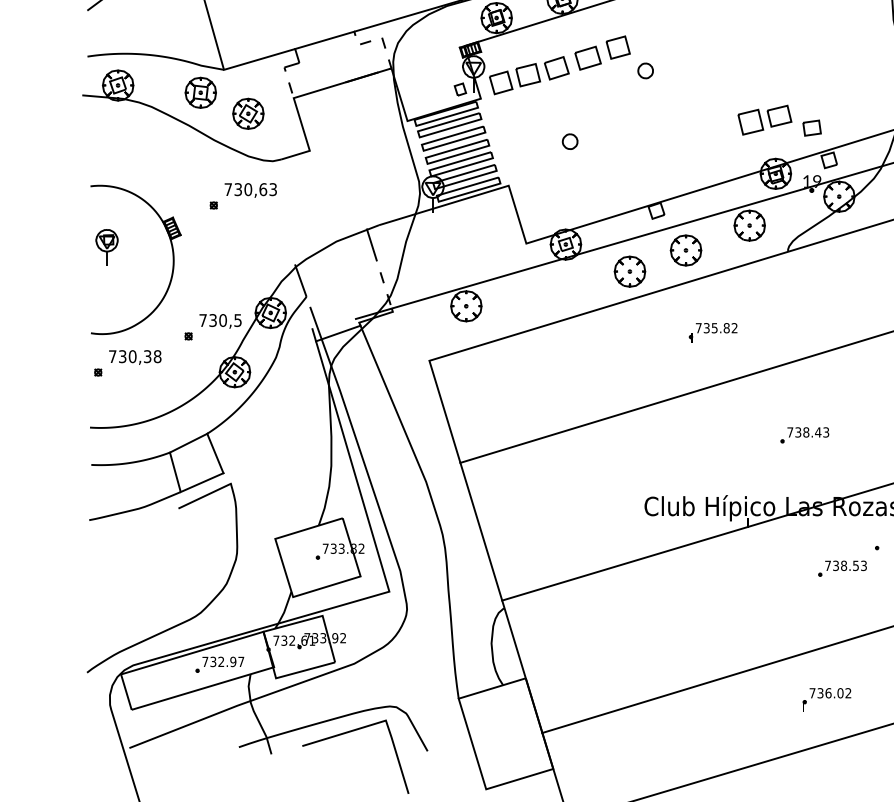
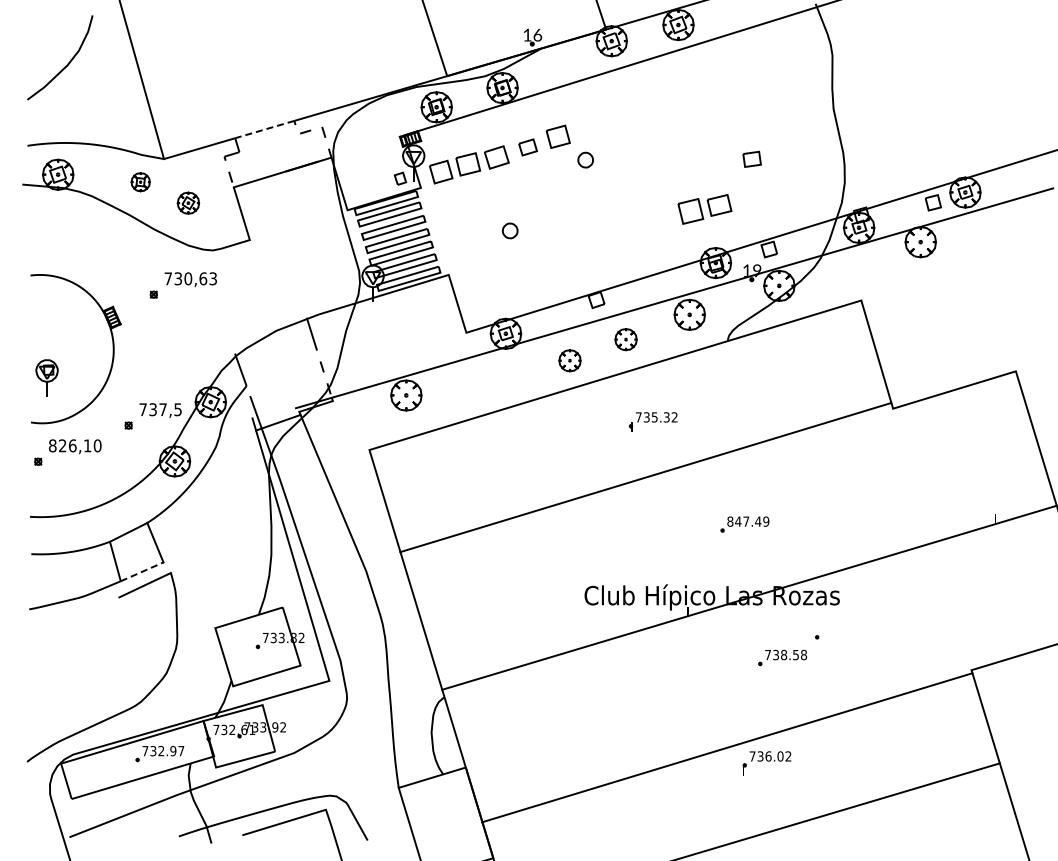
line: (324, 40) -> (264, 129), solid -> dashed
part: (587, 58) -> (527, 147), size x0.7
part: (200, 93) -> (140, 182), size x0.6
part: (248, 114) -> (188, 203), size x0.7
part: (811, 127) -> (751, 158), moved
part: (106, 247) -> (46, 377), moved
part: (685, 250) -> (625, 339), size x0.7
part: (629, 271) -> (569, 360), size x0.7
text: (223, 320) -> (163, 409), 730,5 -> 737,5
text: (726, 328) -> (666, 417), 735.82 -> 735.32
text: (135, 356) -> (75, 445), 730,38 -> 826,10
text: (808, 432) -> (748, 521), 738.43 -> 847.49
line: (202, 482) -> (142, 571), solid -> dashed
text: (864, 566) -> (804, 655), 738.53 -> 738.58
part: (826, 700) -> (766, 763), moved

